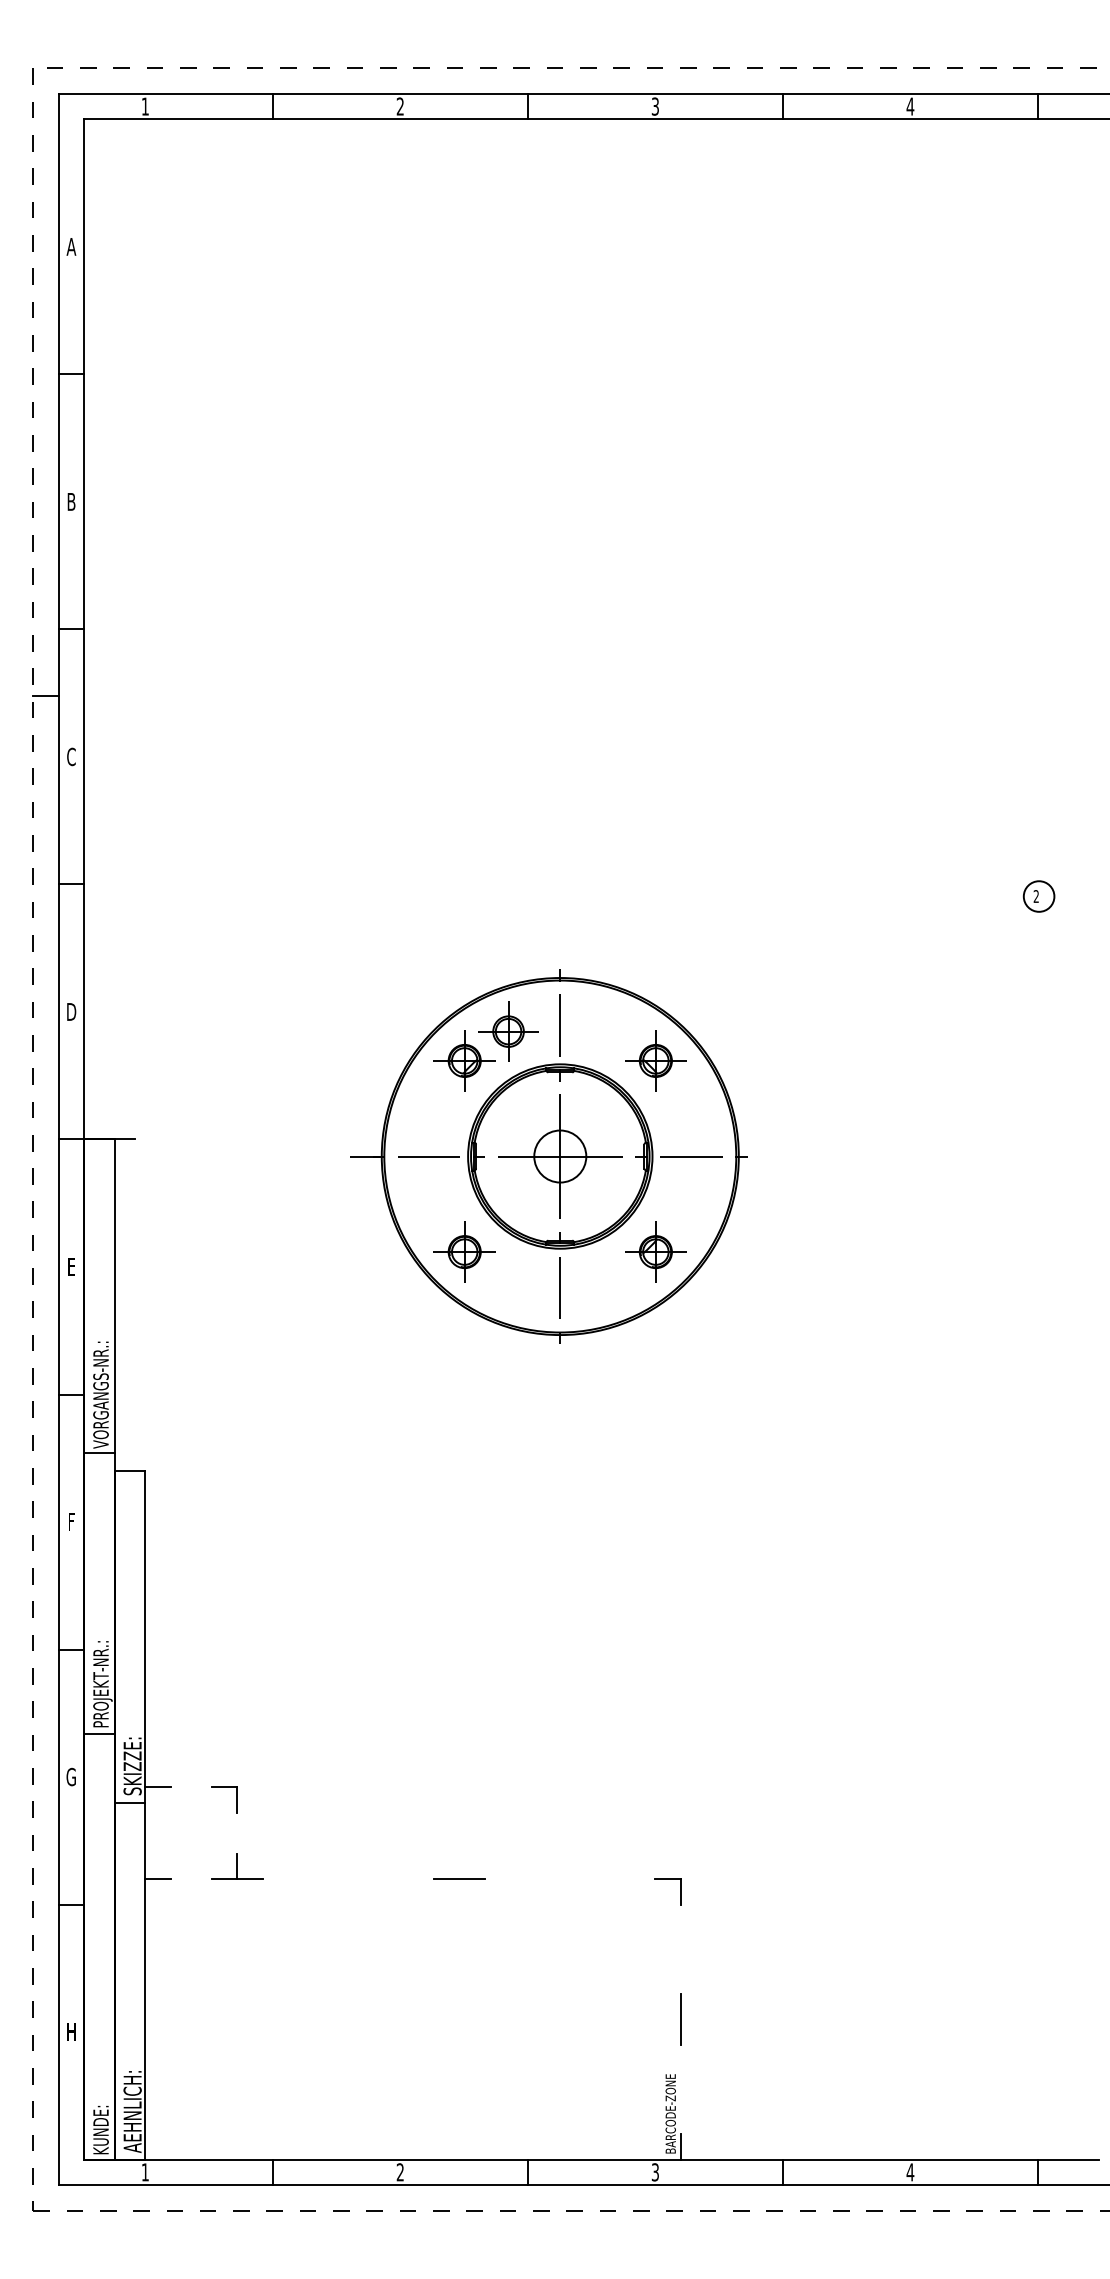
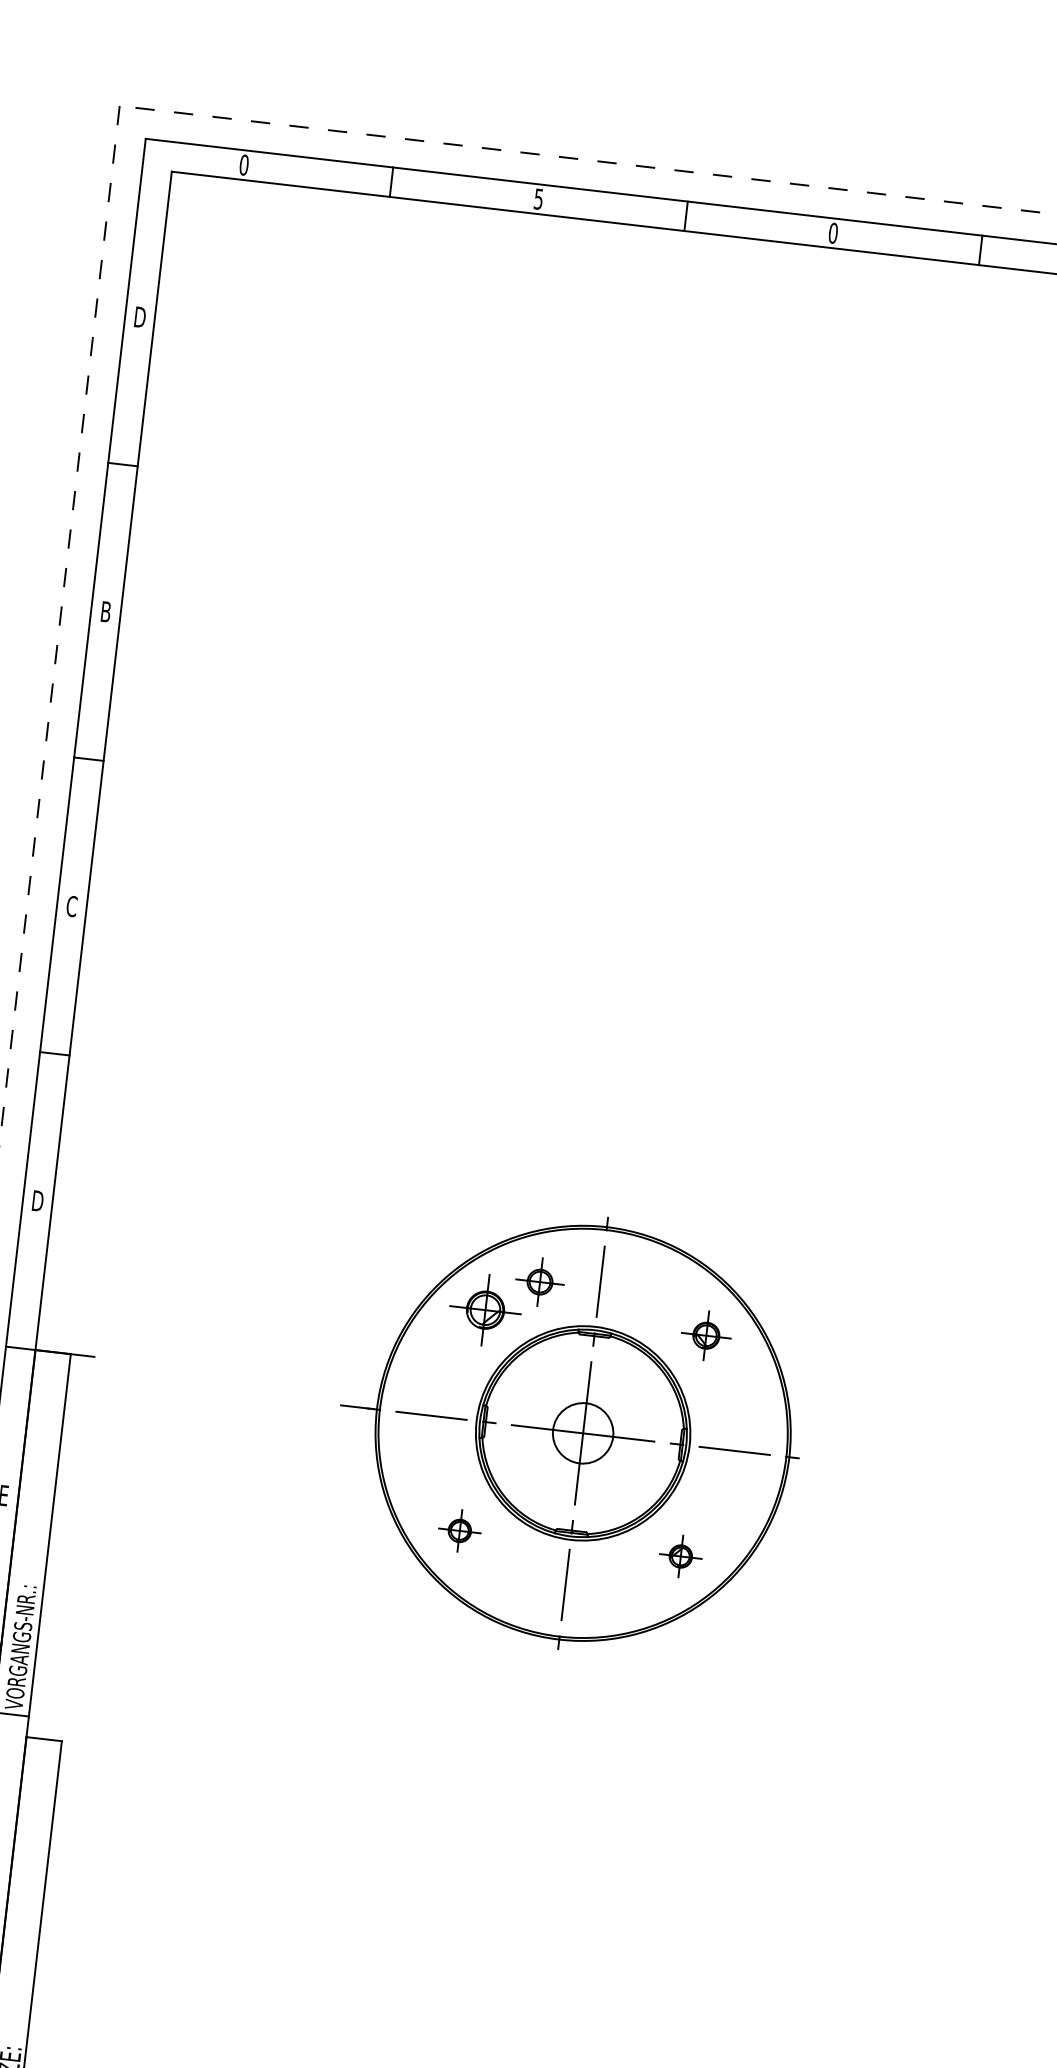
text: (145, 106) -> (244, 165), 1 -> 0
text: (399, 106) -> (537, 198), 2 -> 5
text: (655, 106) -> (833, 233), 3 -> 0
text: (71, 246) -> (140, 316), A -> D
line: (45, 695) -> (50, 832), removed
part: (508, 1031) -> (540, 1282), size x0.7
part: (655, 1060) -> (705, 1335), size x0.7
part: (464, 1251) -> (459, 1530), size x0.6
part: (655, 1251) -> (680, 1555), size x0.6

